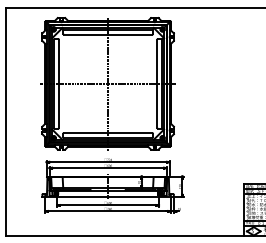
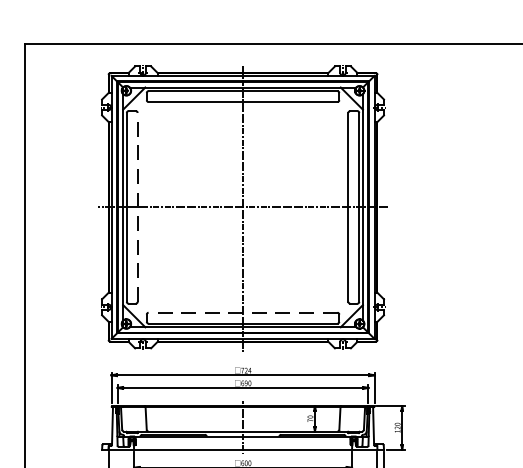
line: (58, 83) -> (136, 206), solid -> dashed
line: (107, 133) -> (241, 313), solid -> dashed

